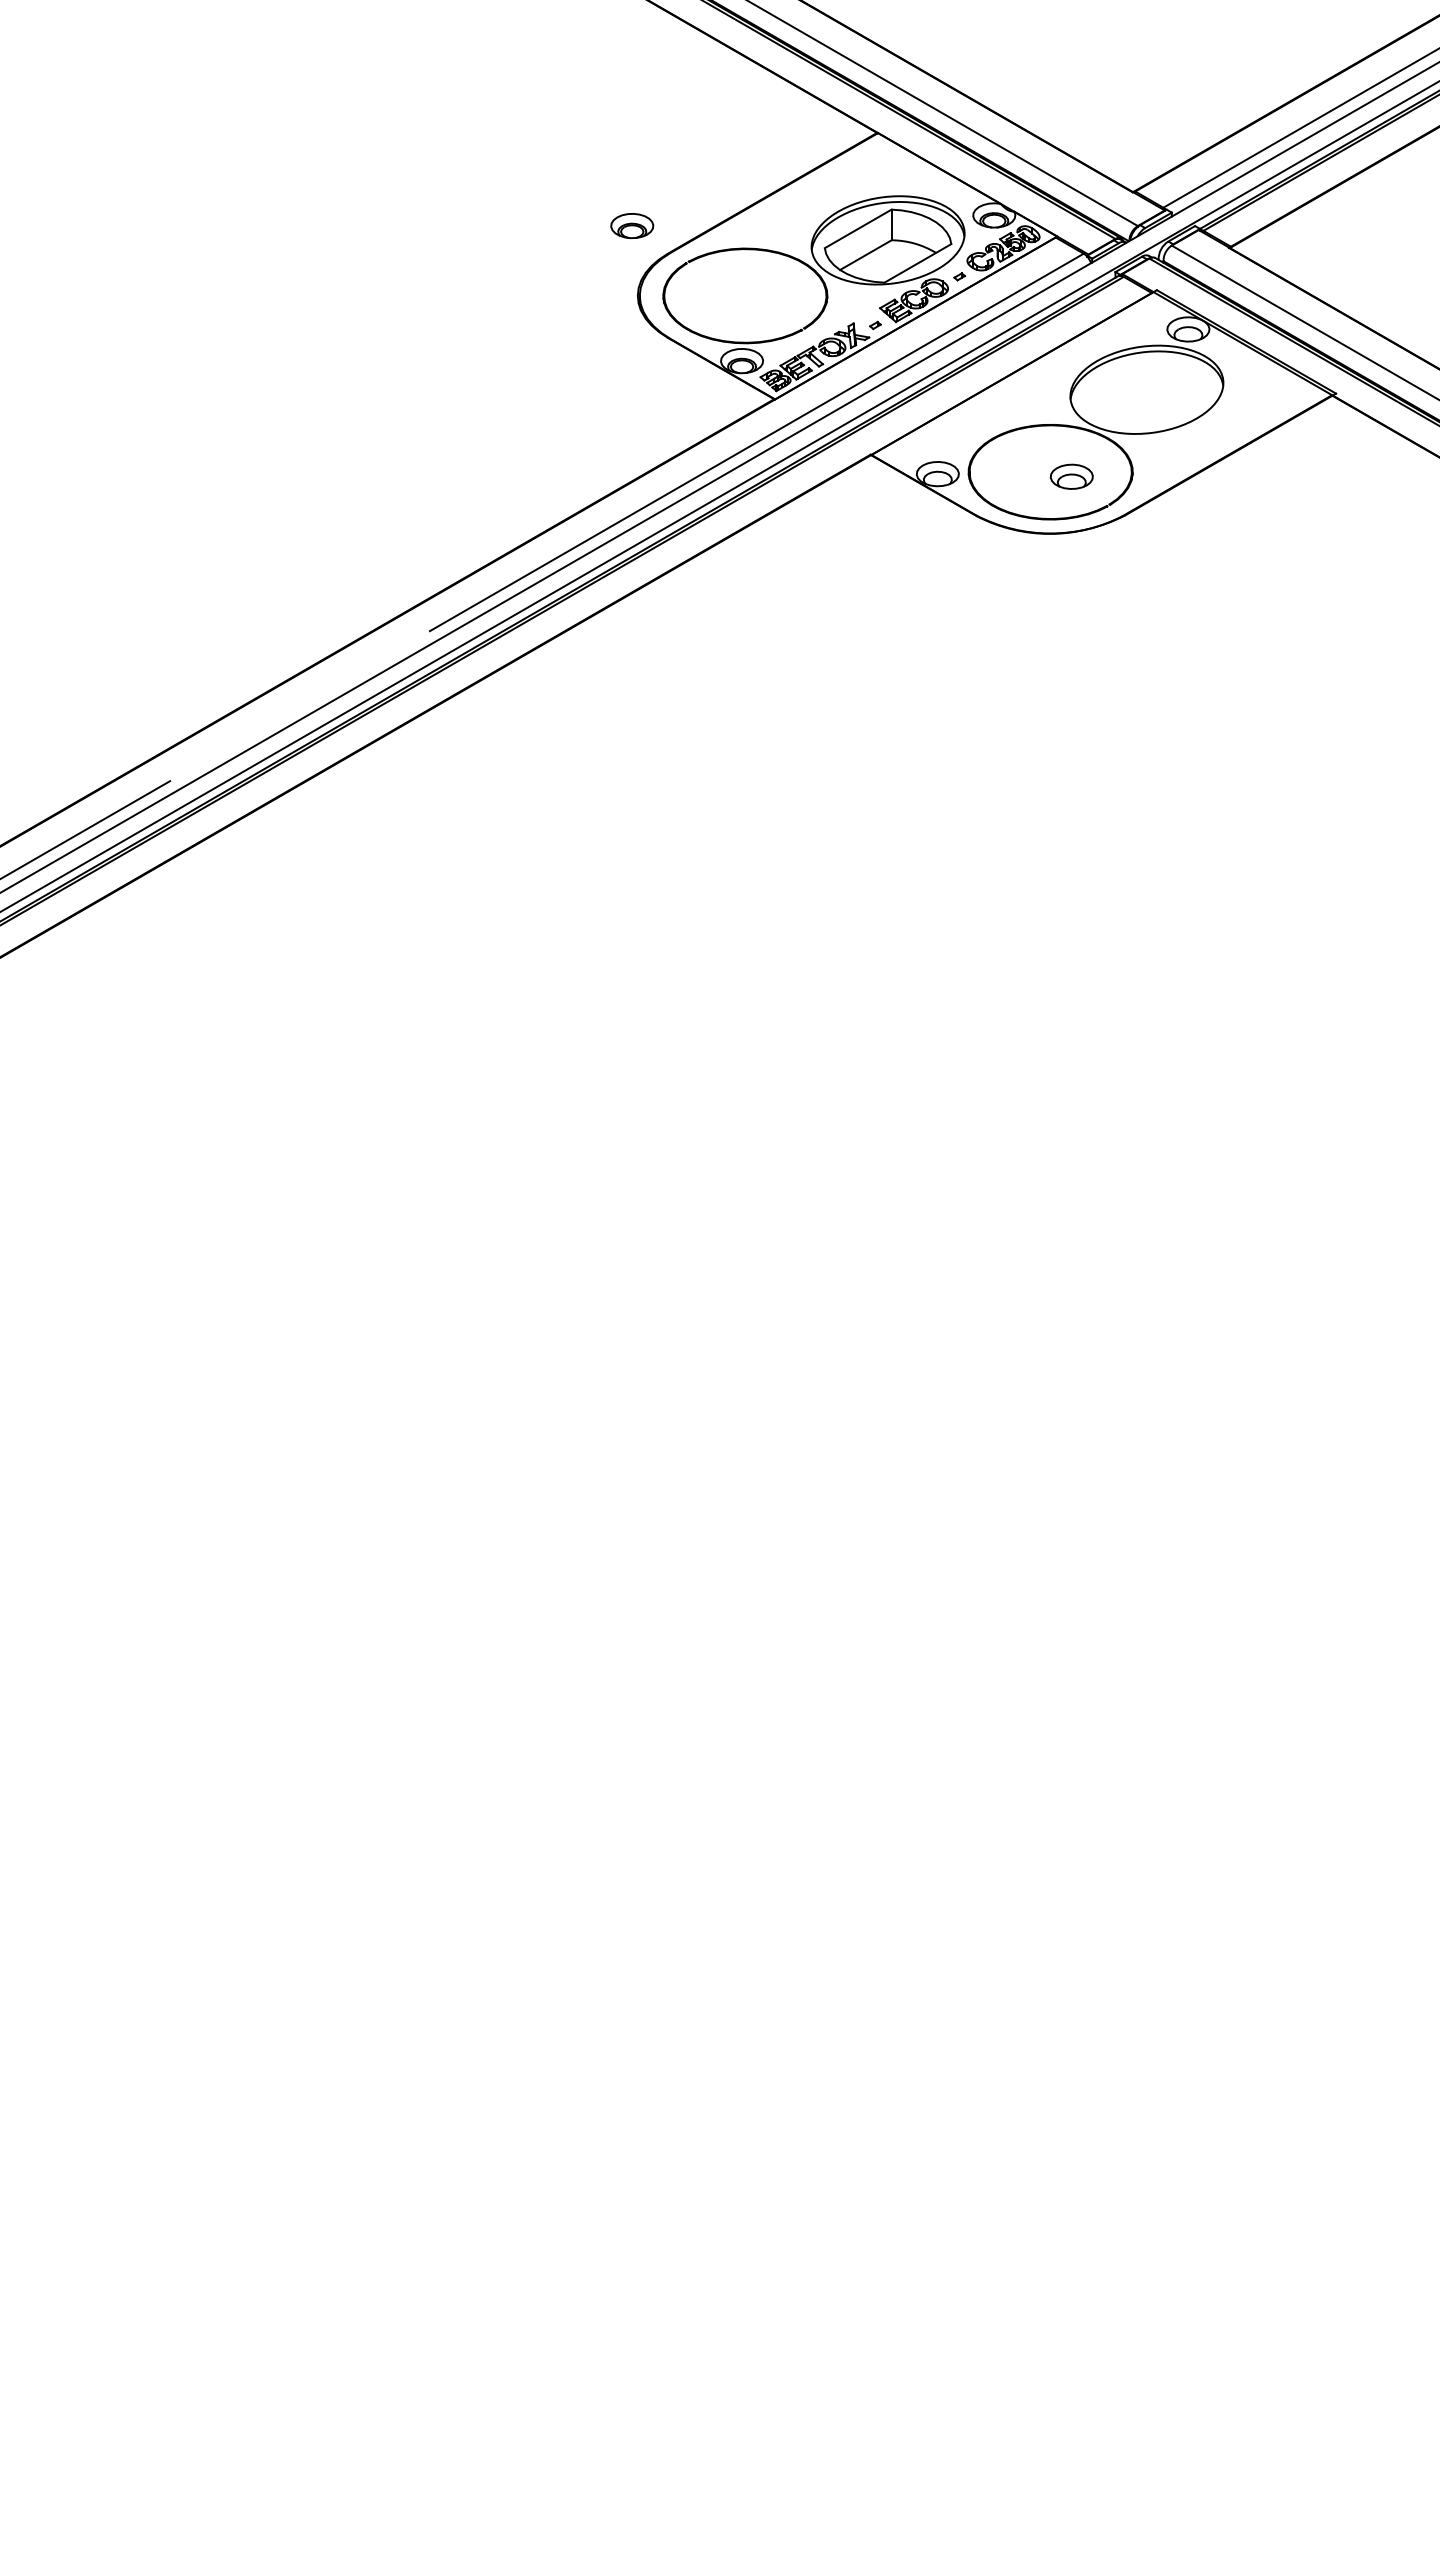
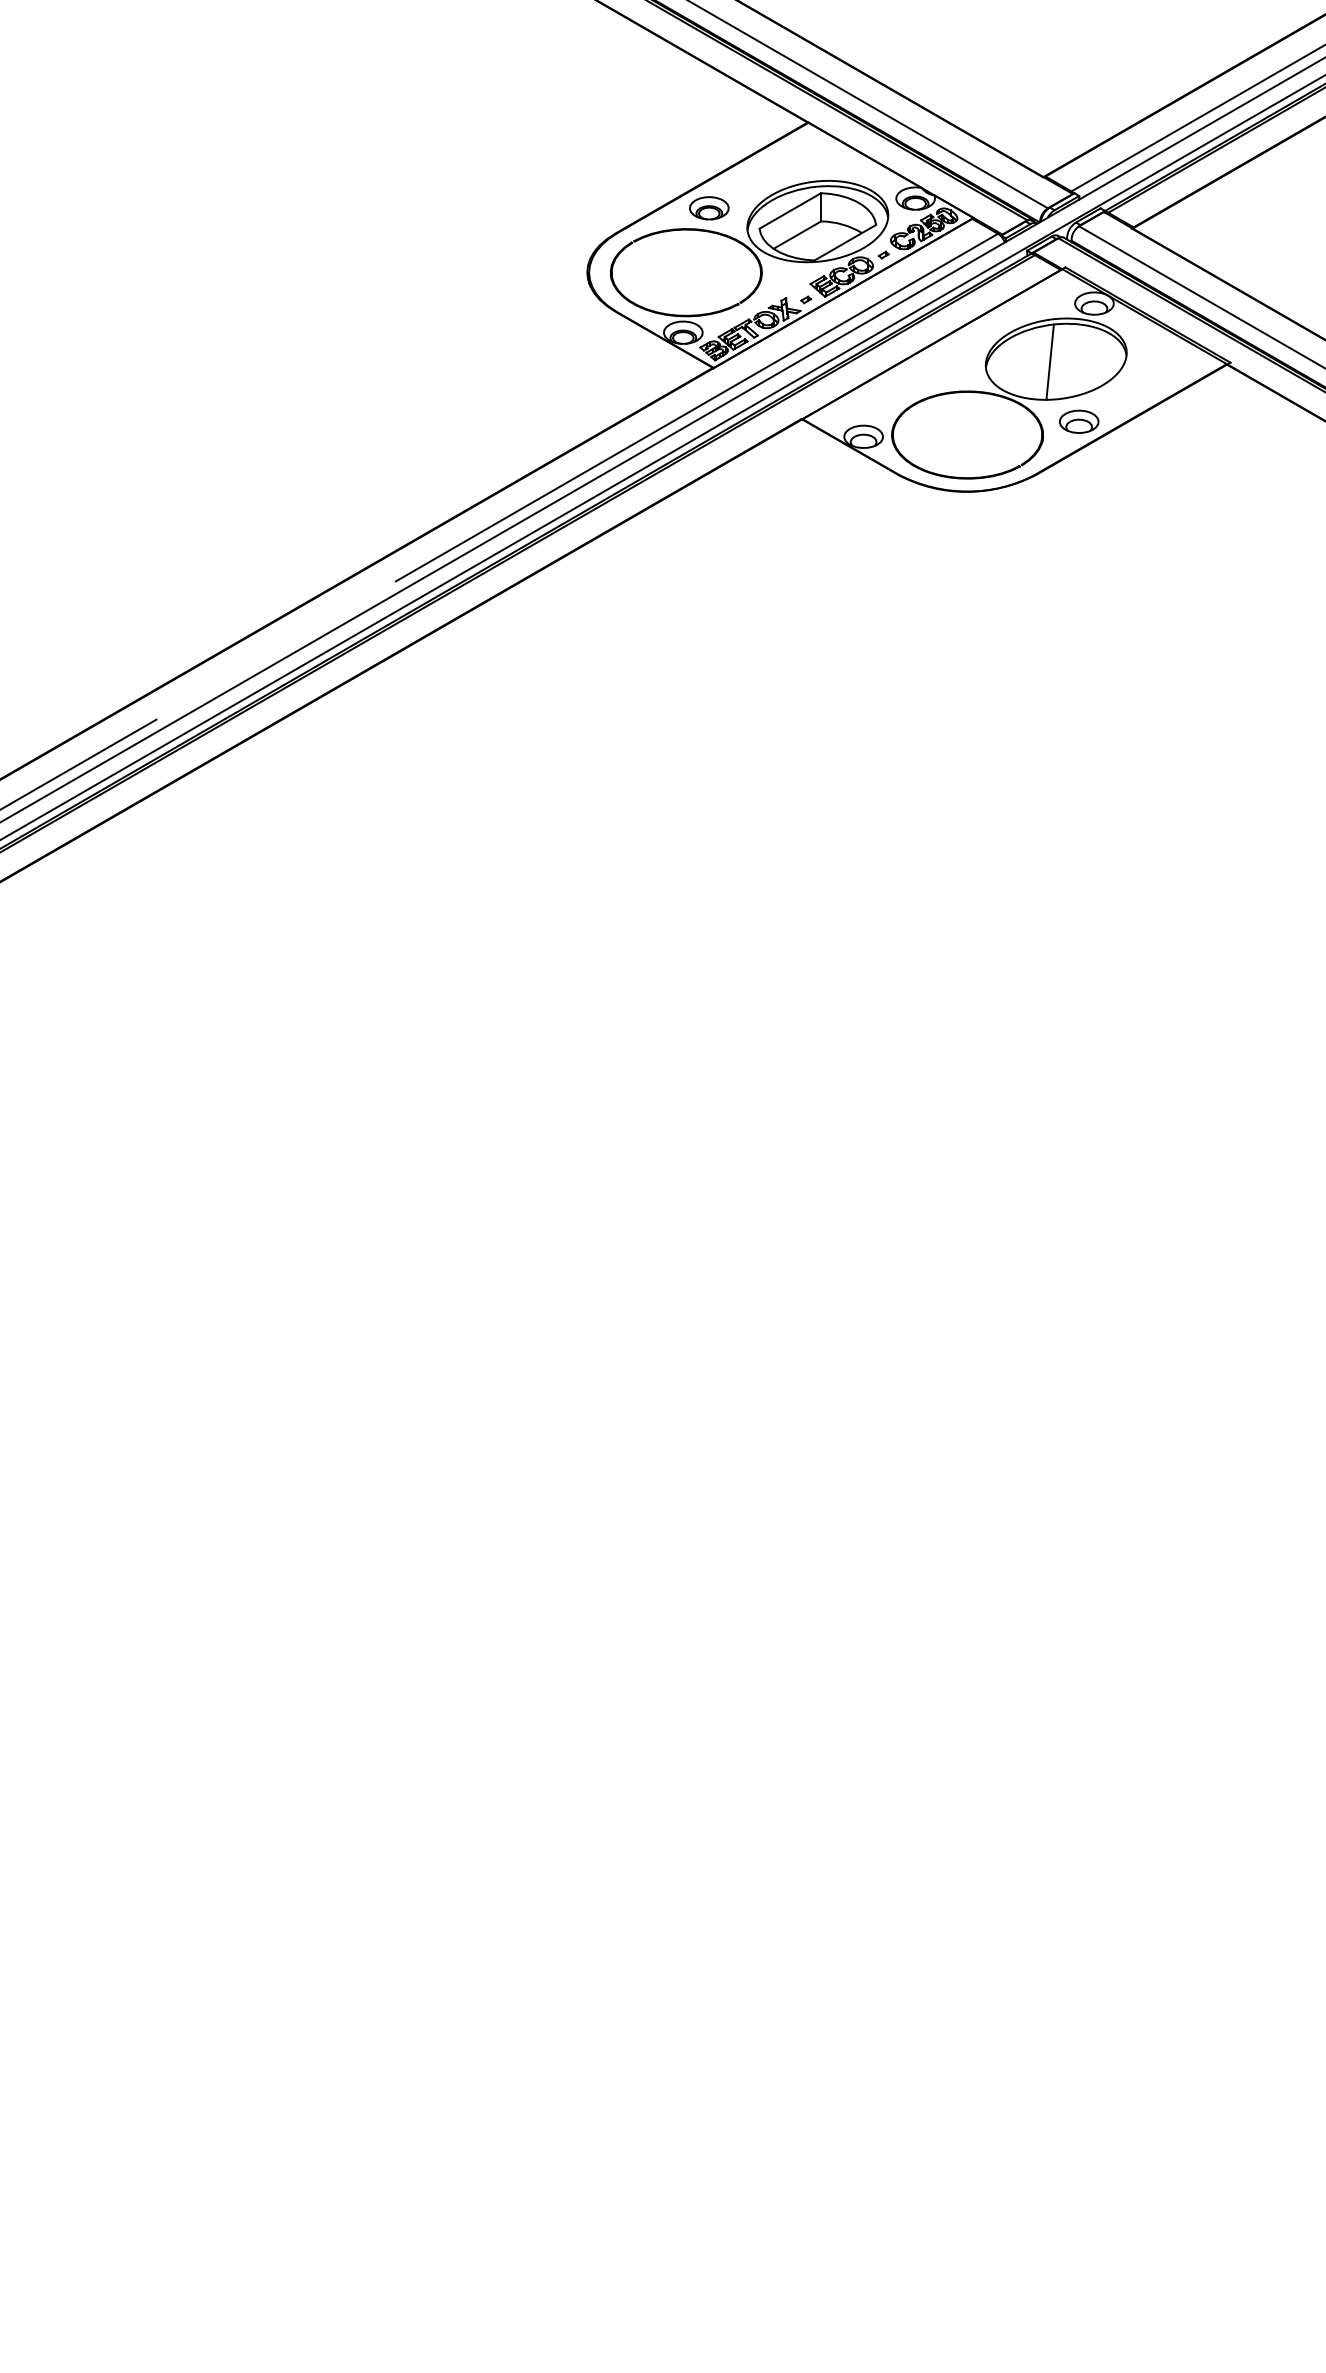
part: (632, 226) -> (709, 208), moved
line: (1140, 392) -> (1050, 361), added
part: (1071, 476) -> (1078, 421), moved

